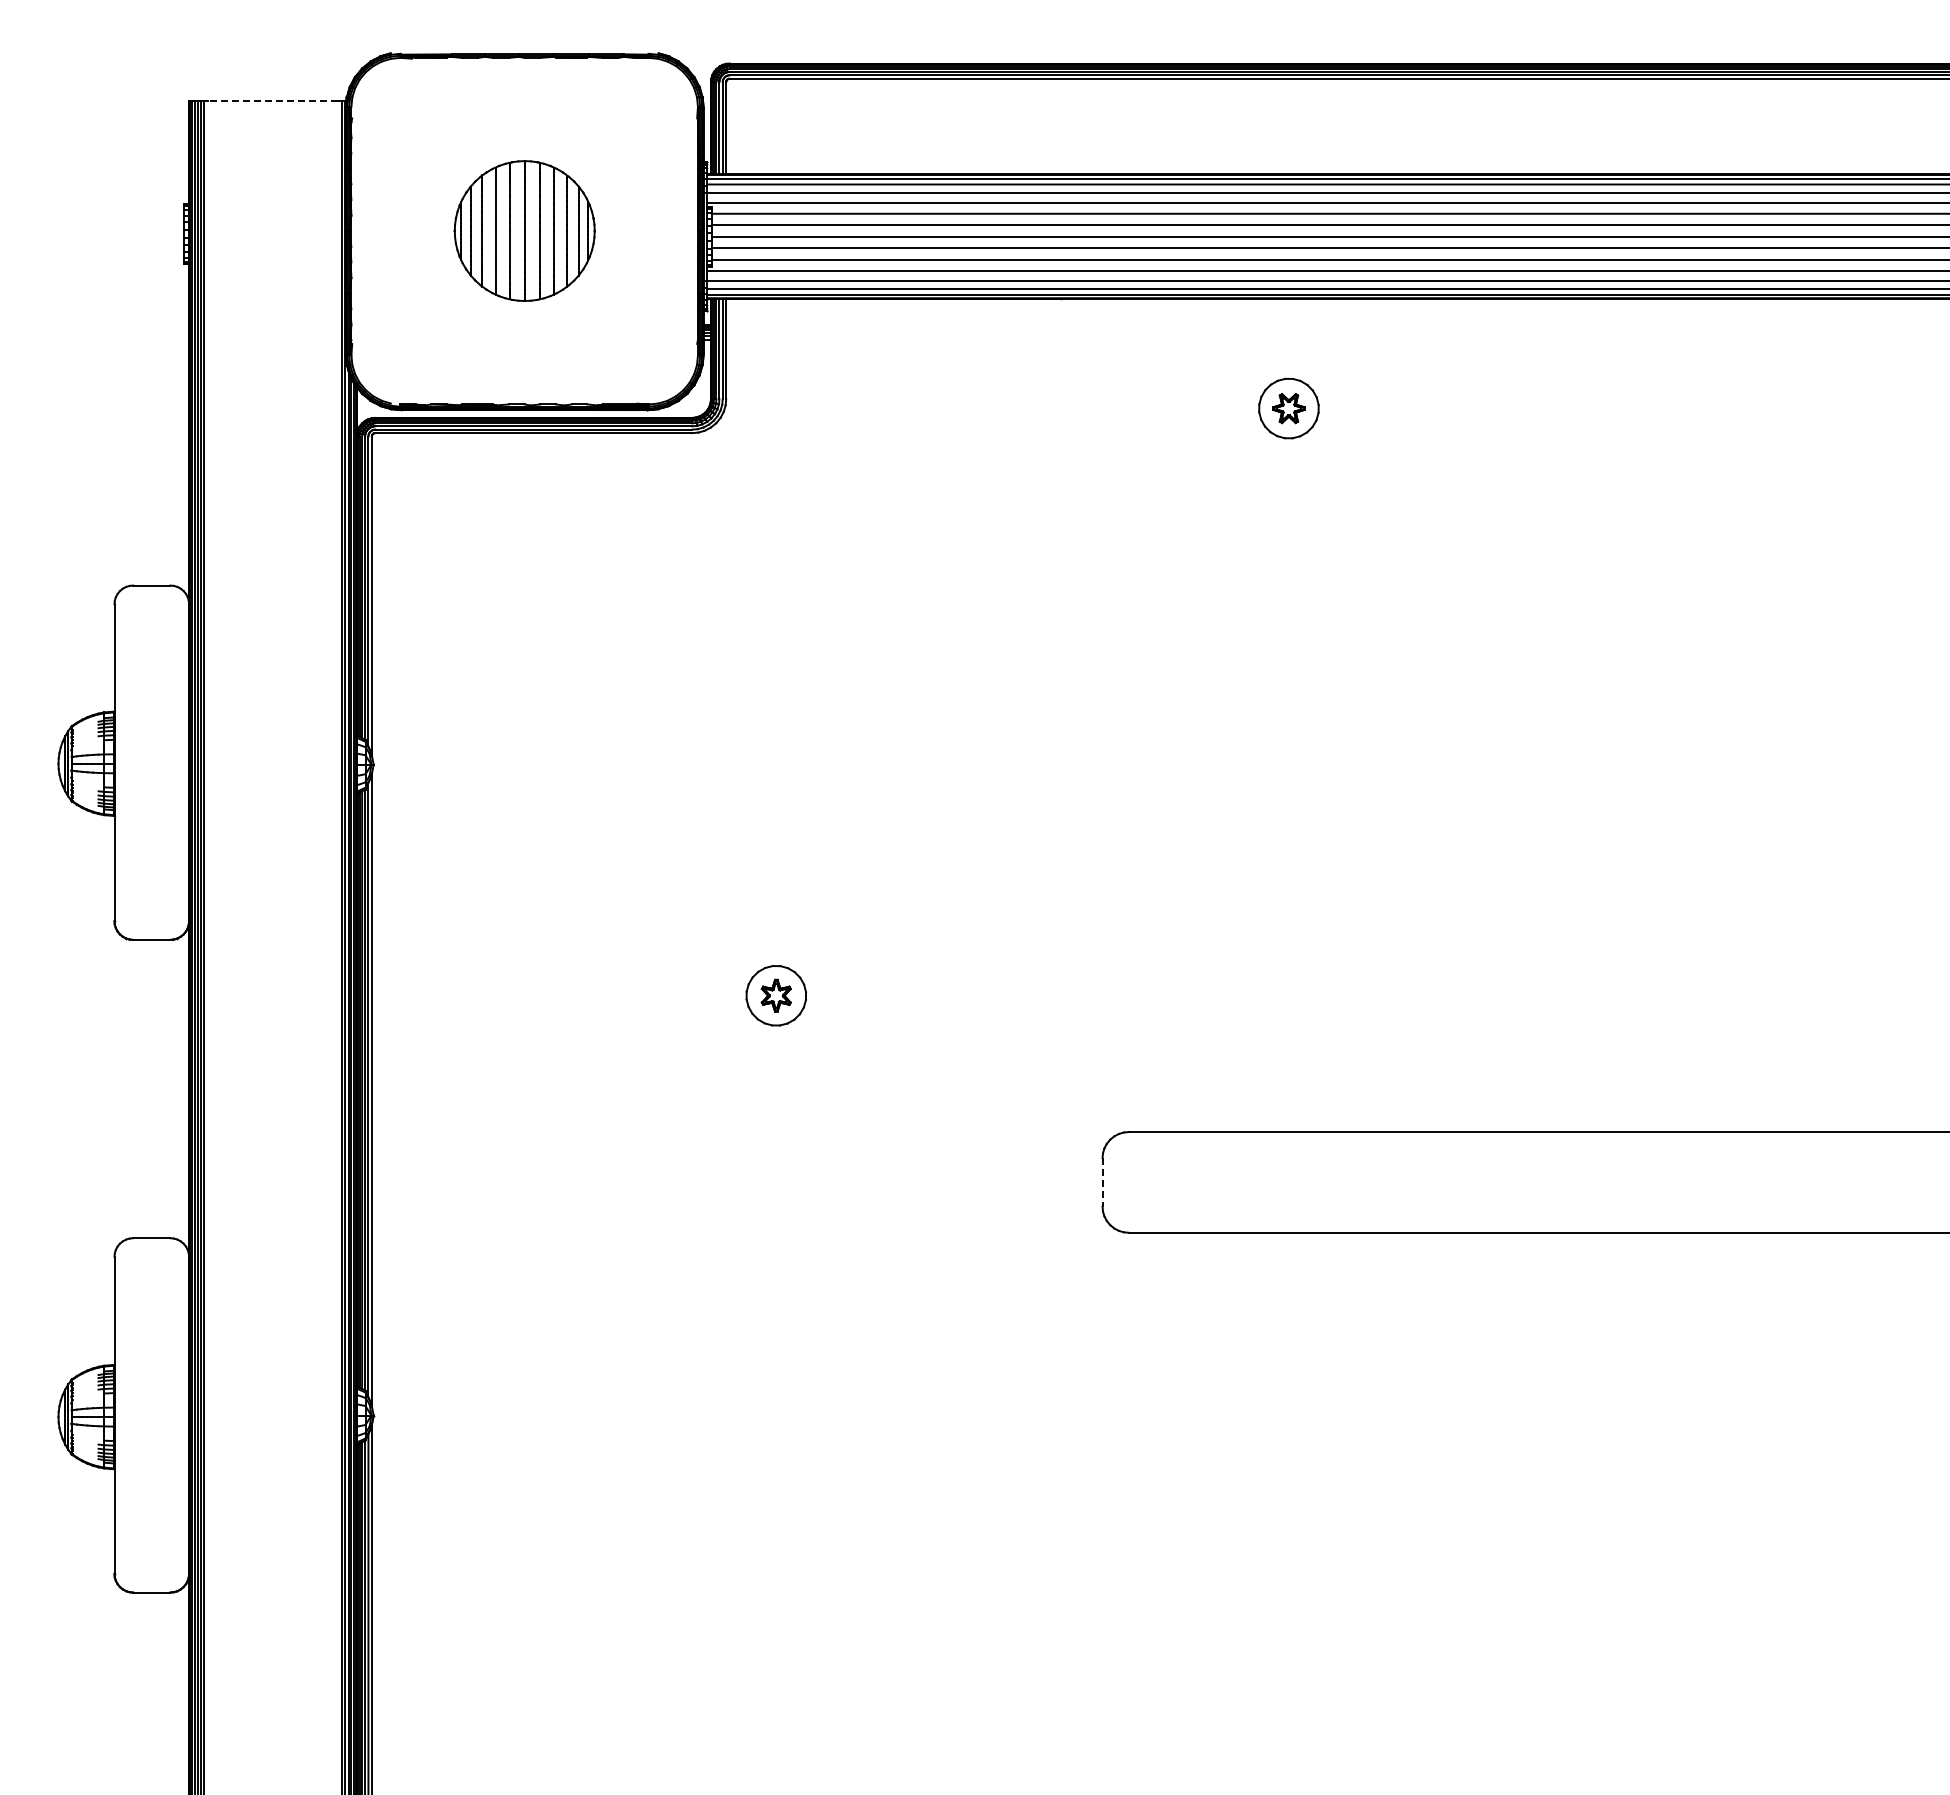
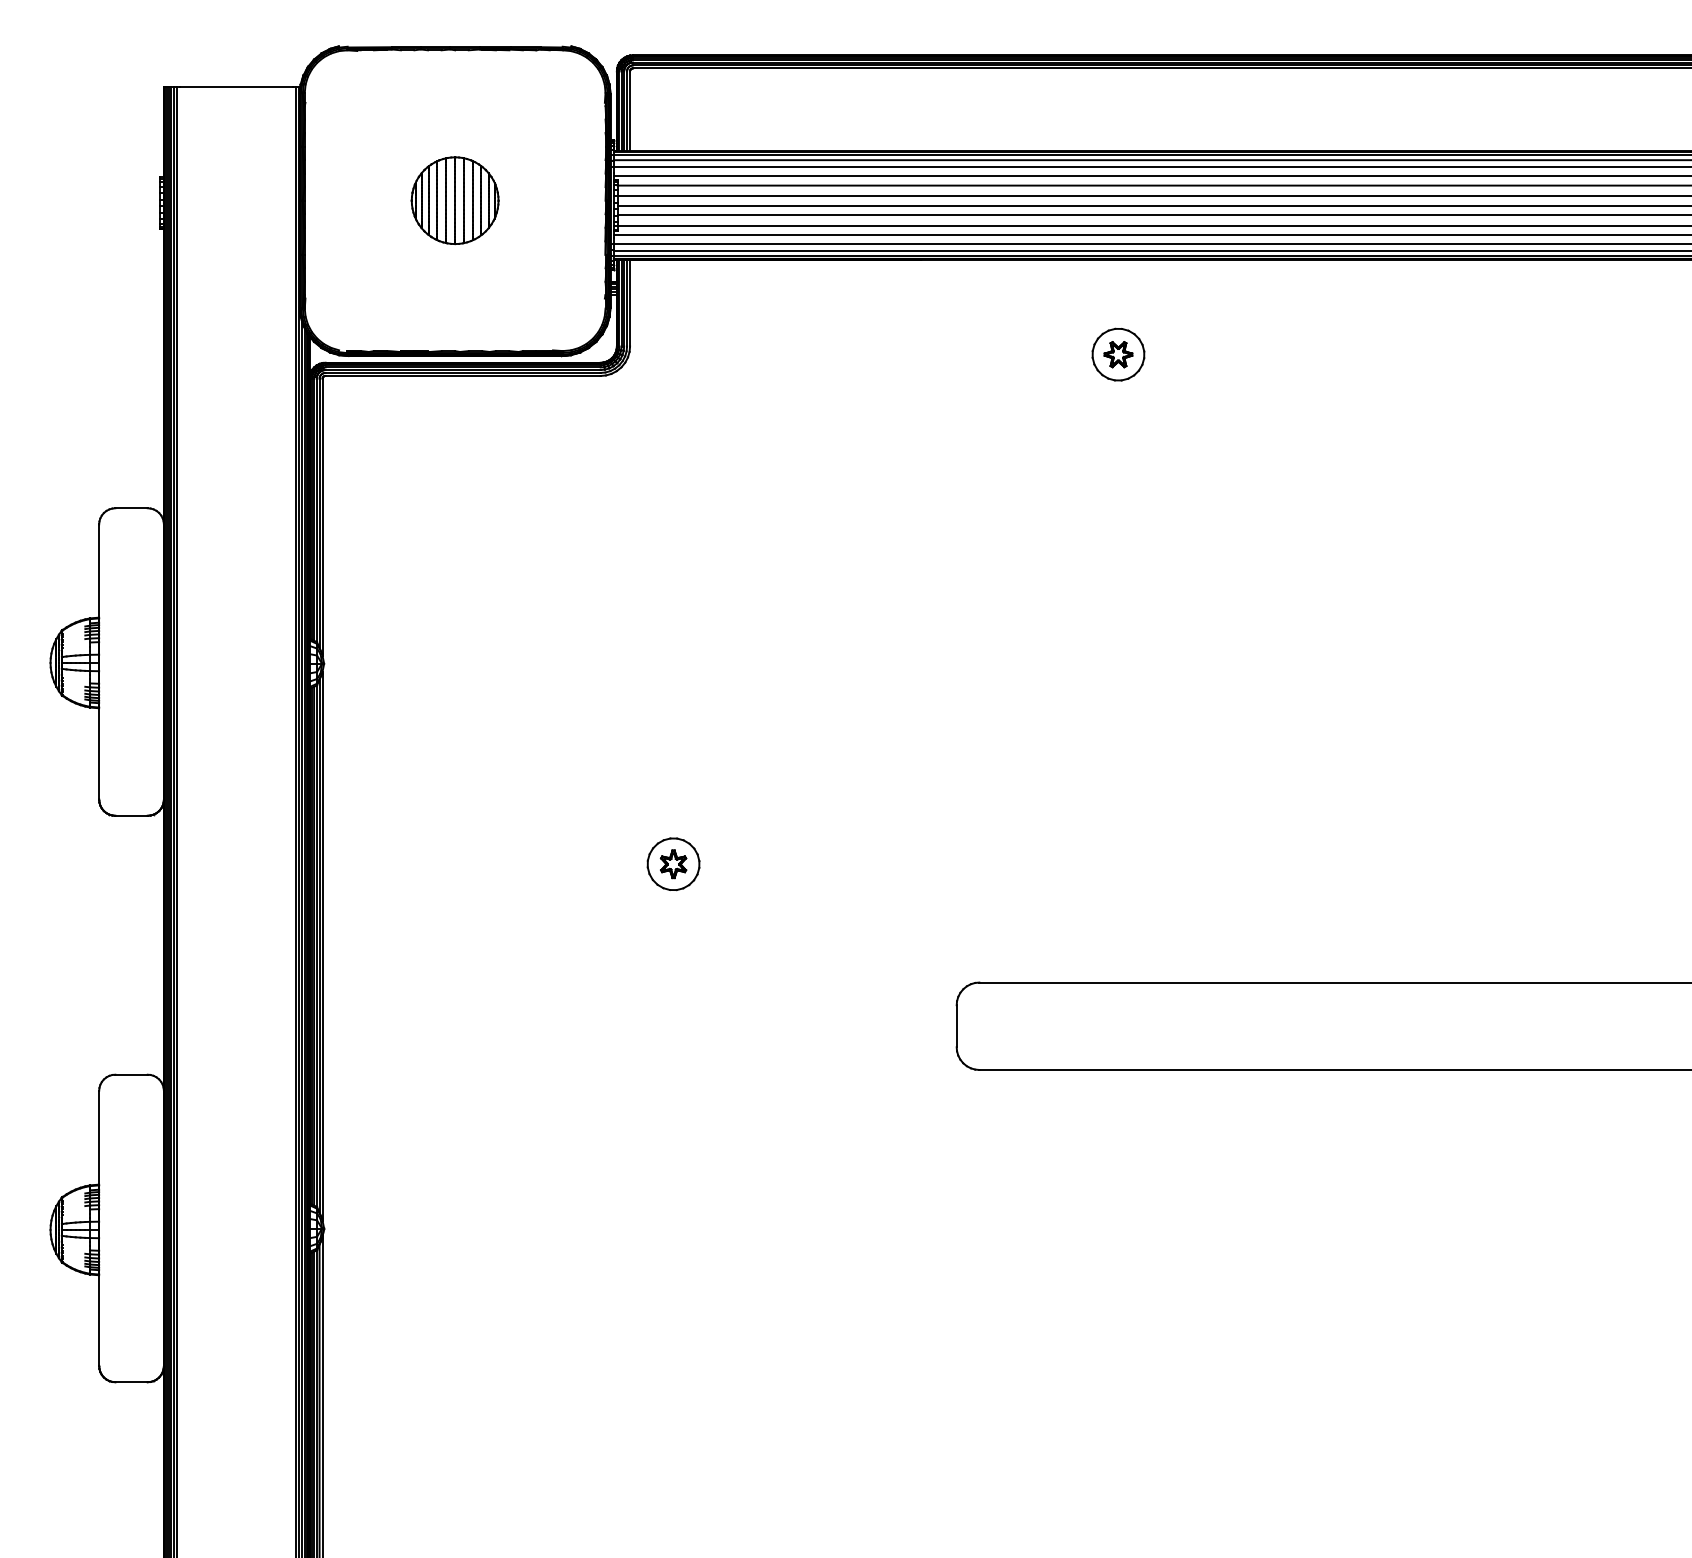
line: (272, 100) -> (236, 87), dashed -> solid
part: (524, 231) -> (455, 200), size x0.71
line: (1102, 1182) -> (956, 1026), dashed -> solid

